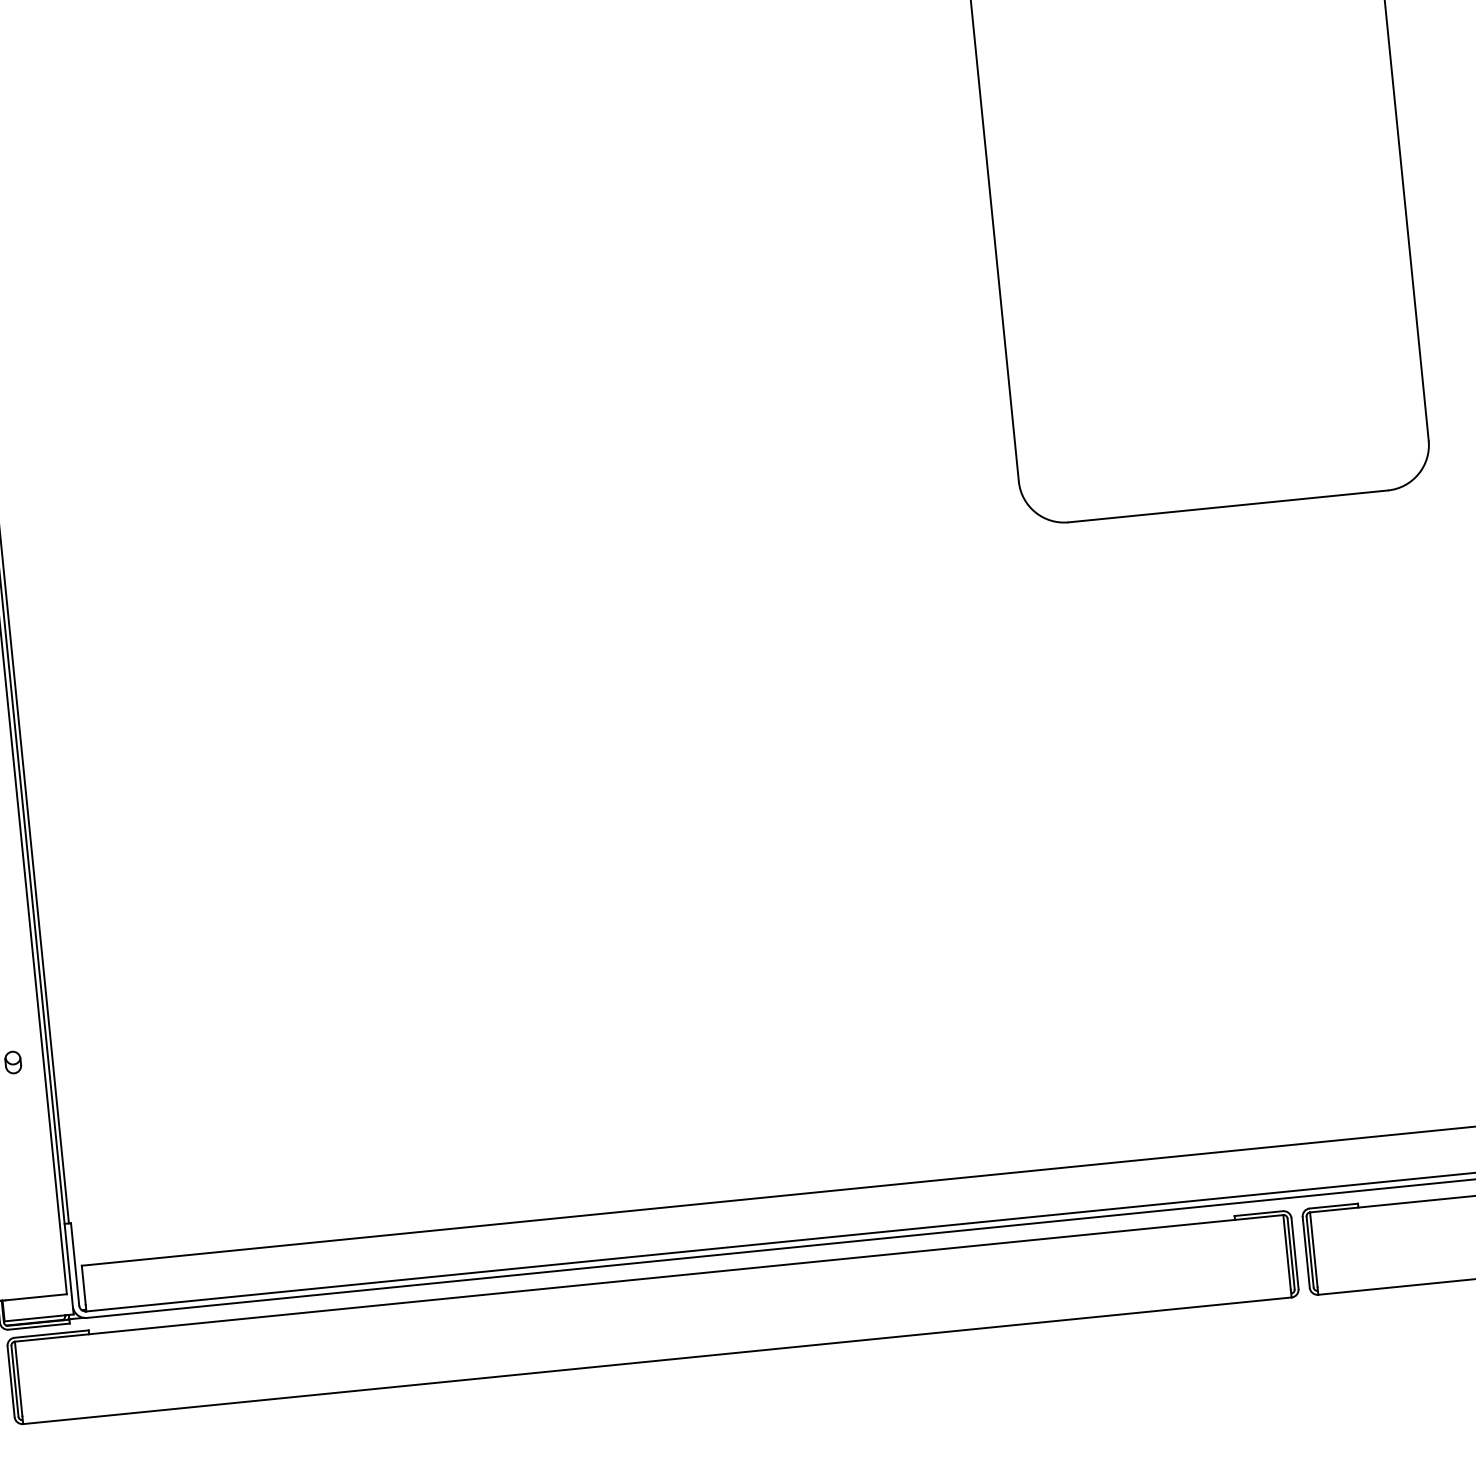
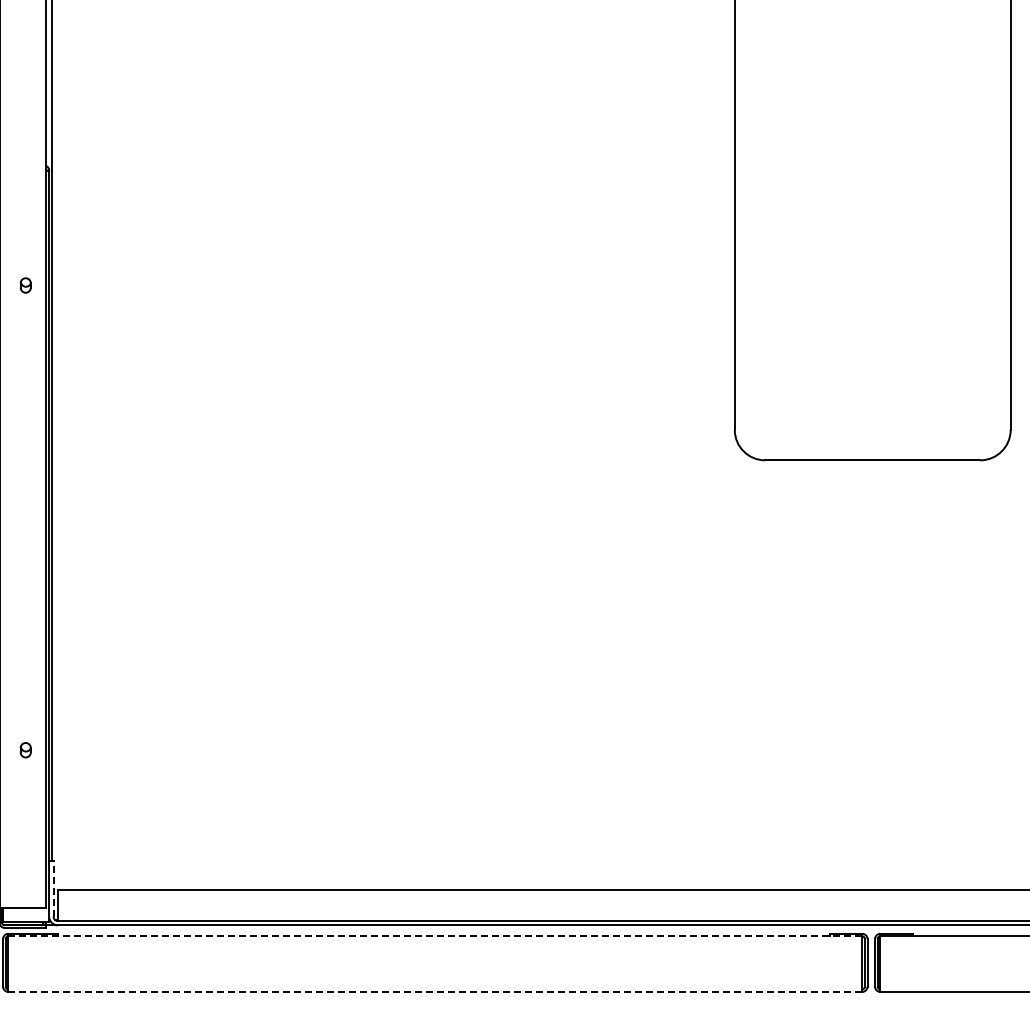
line: (74, 1263) -> (53, 888), solid -> dashed
line: (649, 1278) -> (435, 936), solid -> dashed
line: (657, 1360) -> (435, 991), solid -> dashed

